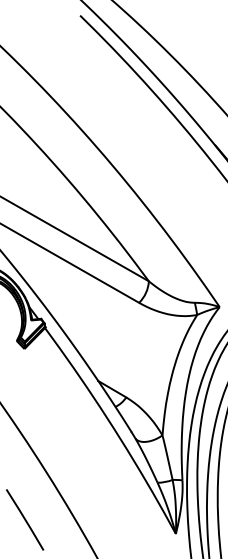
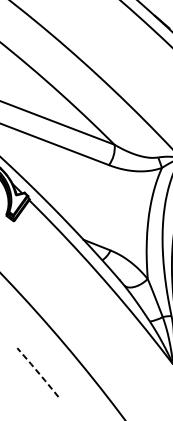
line: (25, 519) -> (38, 372), solid -> dashed

